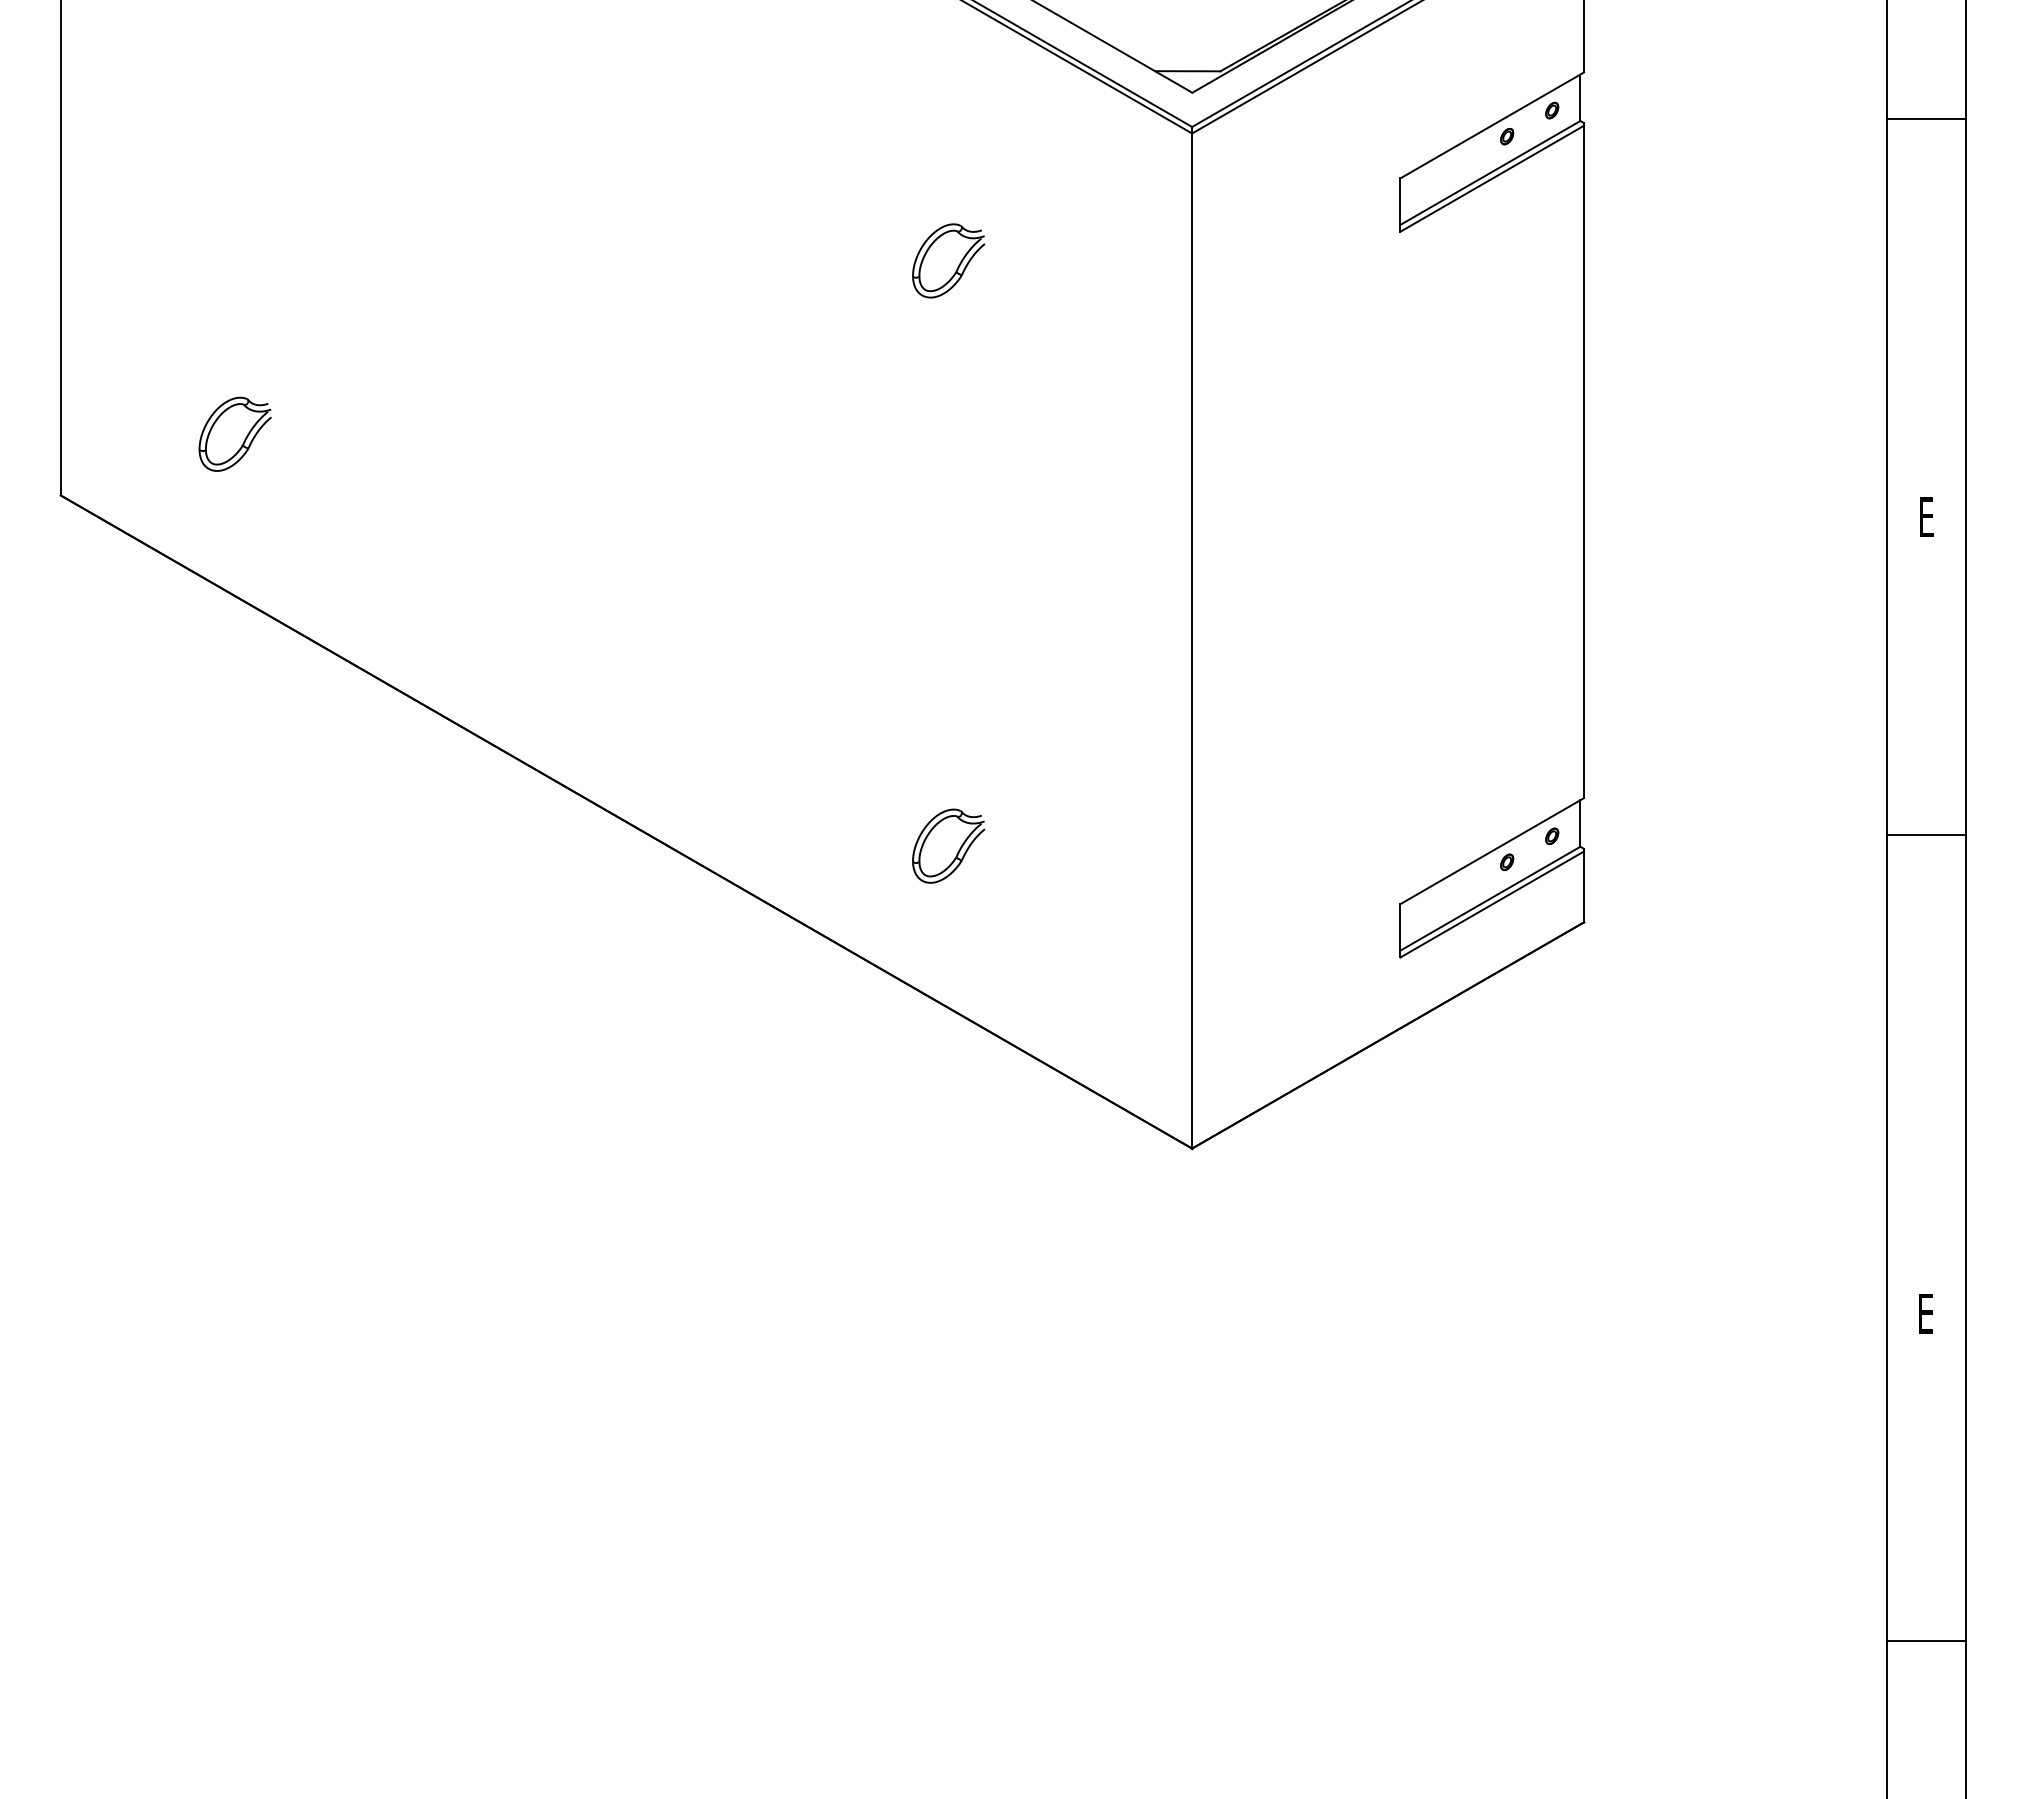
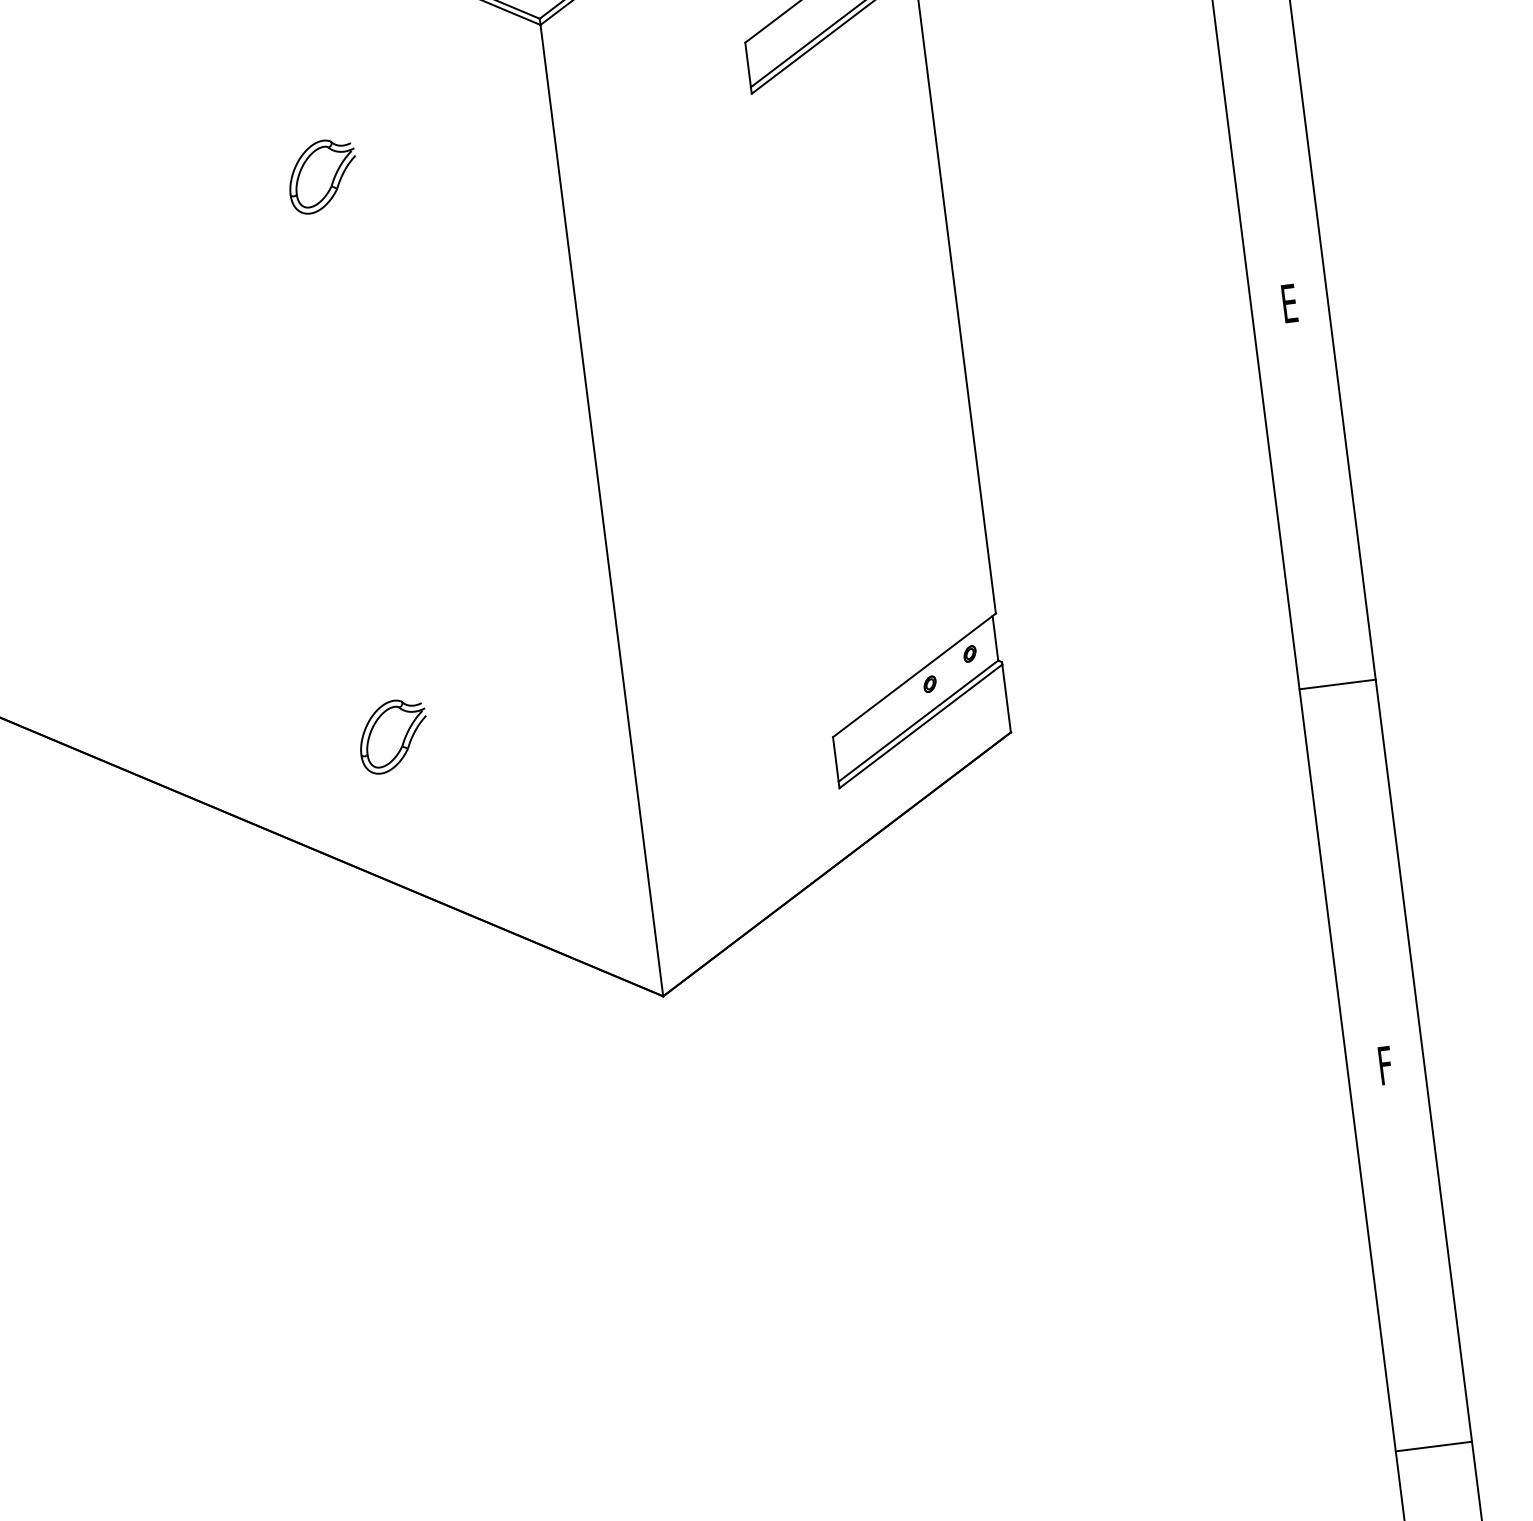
line: (1926, 835) -> (1337, 684), moved
text: (1925, 1313) -> (1384, 1065), E -> F
line: (1926, 1640) -> (1433, 1446), moved

